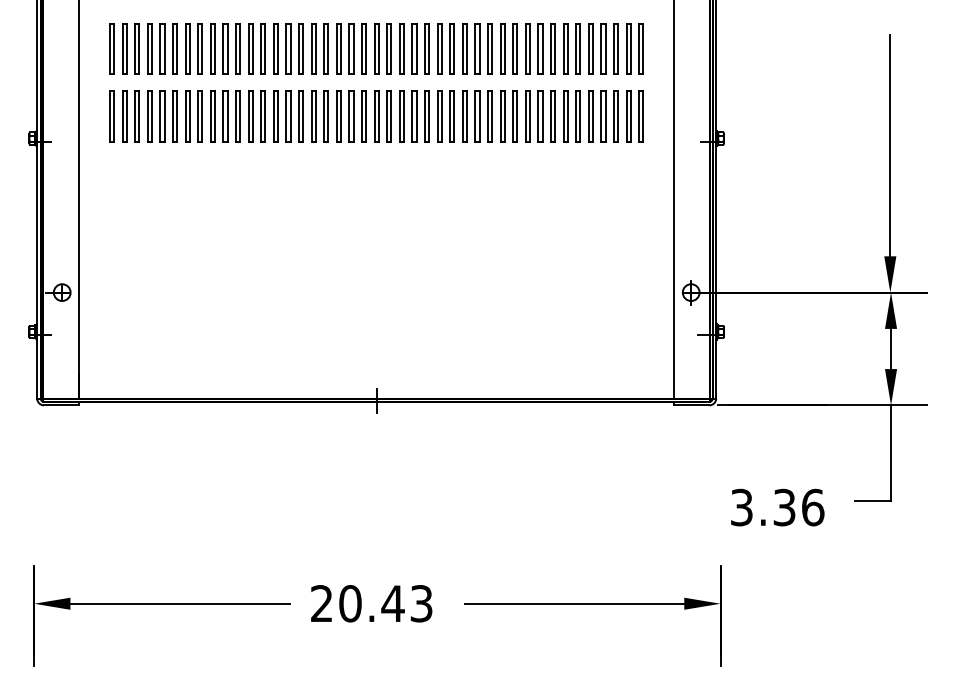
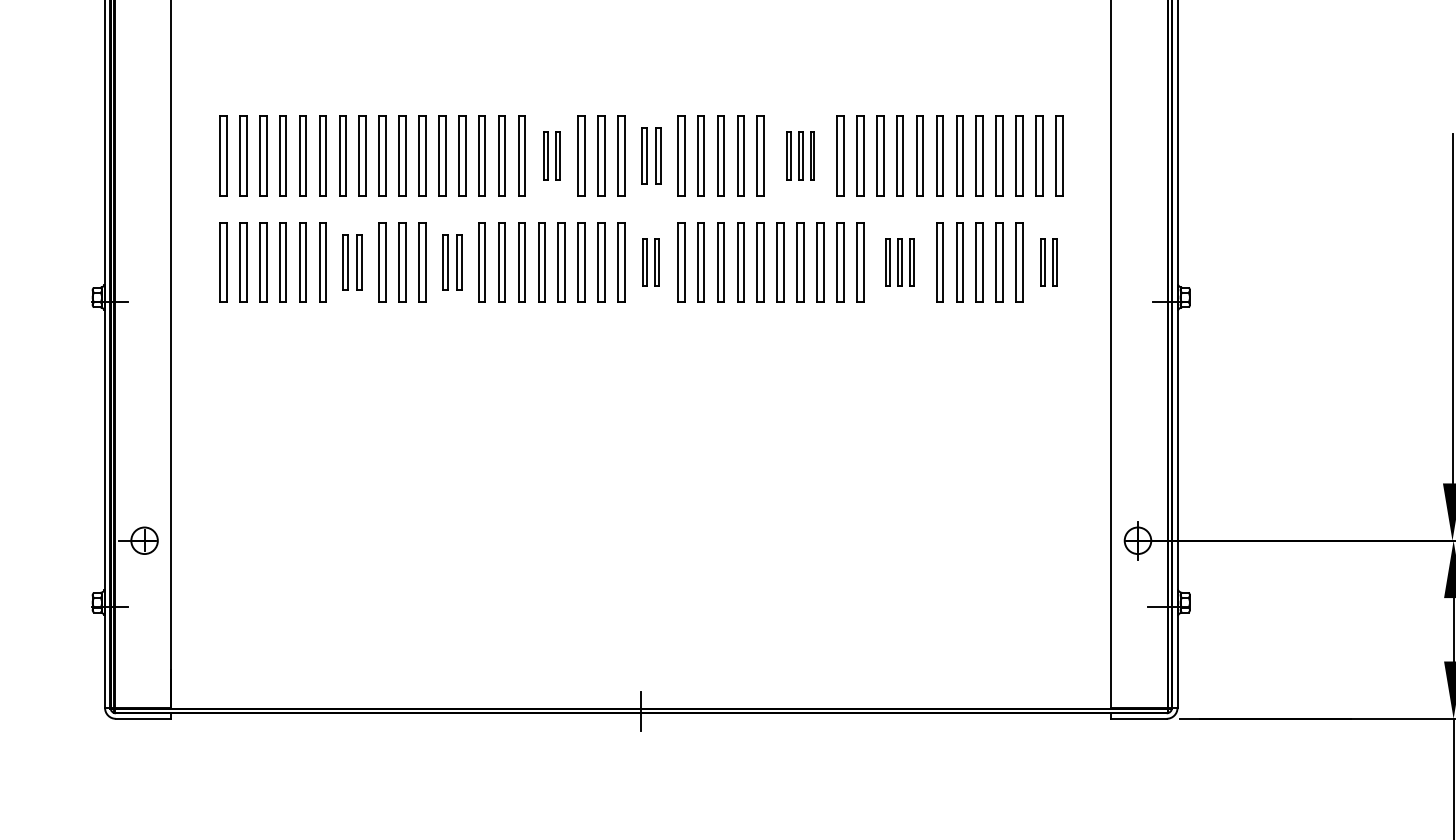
part: (319, 48) -> (550, 155), size x0.6
part: (382, 48) -> (650, 155), size x0.7
part: (477, 48) -> (800, 155), size x0.6
part: (193, 116) -> (351, 262), size x0.7
part: (256, 116) -> (451, 262), size x0.7
part: (382, 116) -> (650, 262), size x0.6
part: (540, 116) -> (899, 262), size x0.6
part: (634, 116) -> (1048, 262), size x0.6

